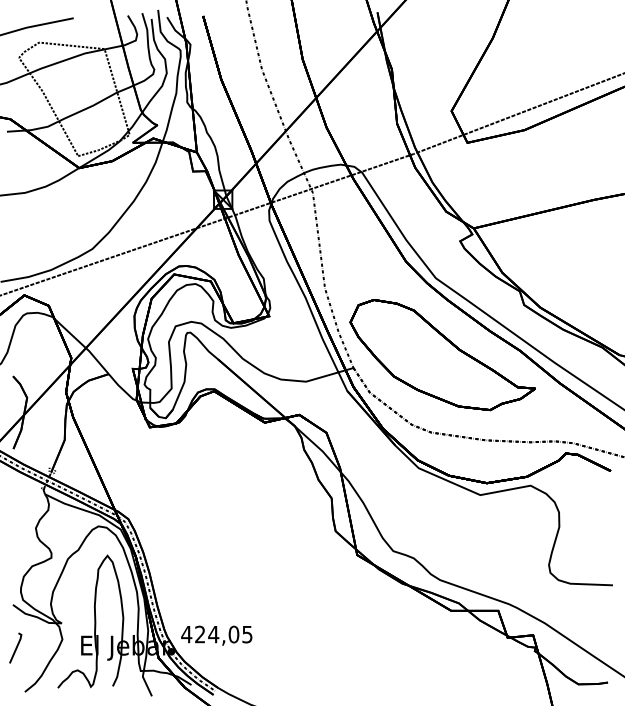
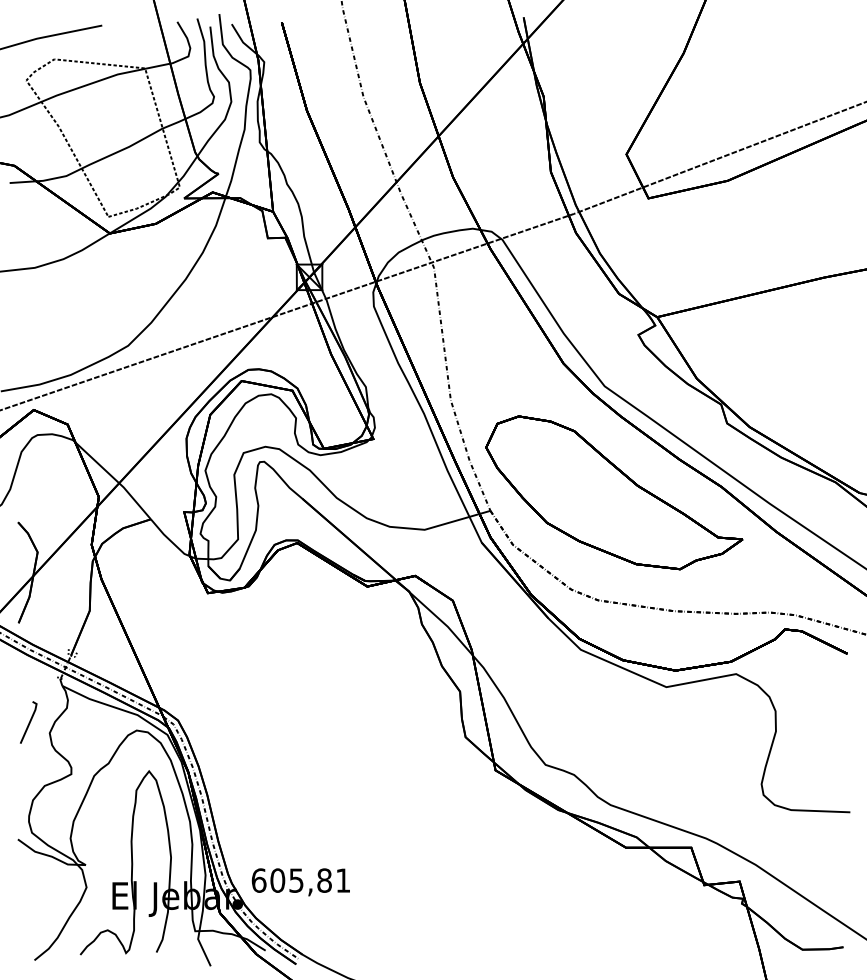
text: (216, 634) -> (300, 880), 424,05 -> 605,81
line: (15, 648) -> (28, 722), moved

